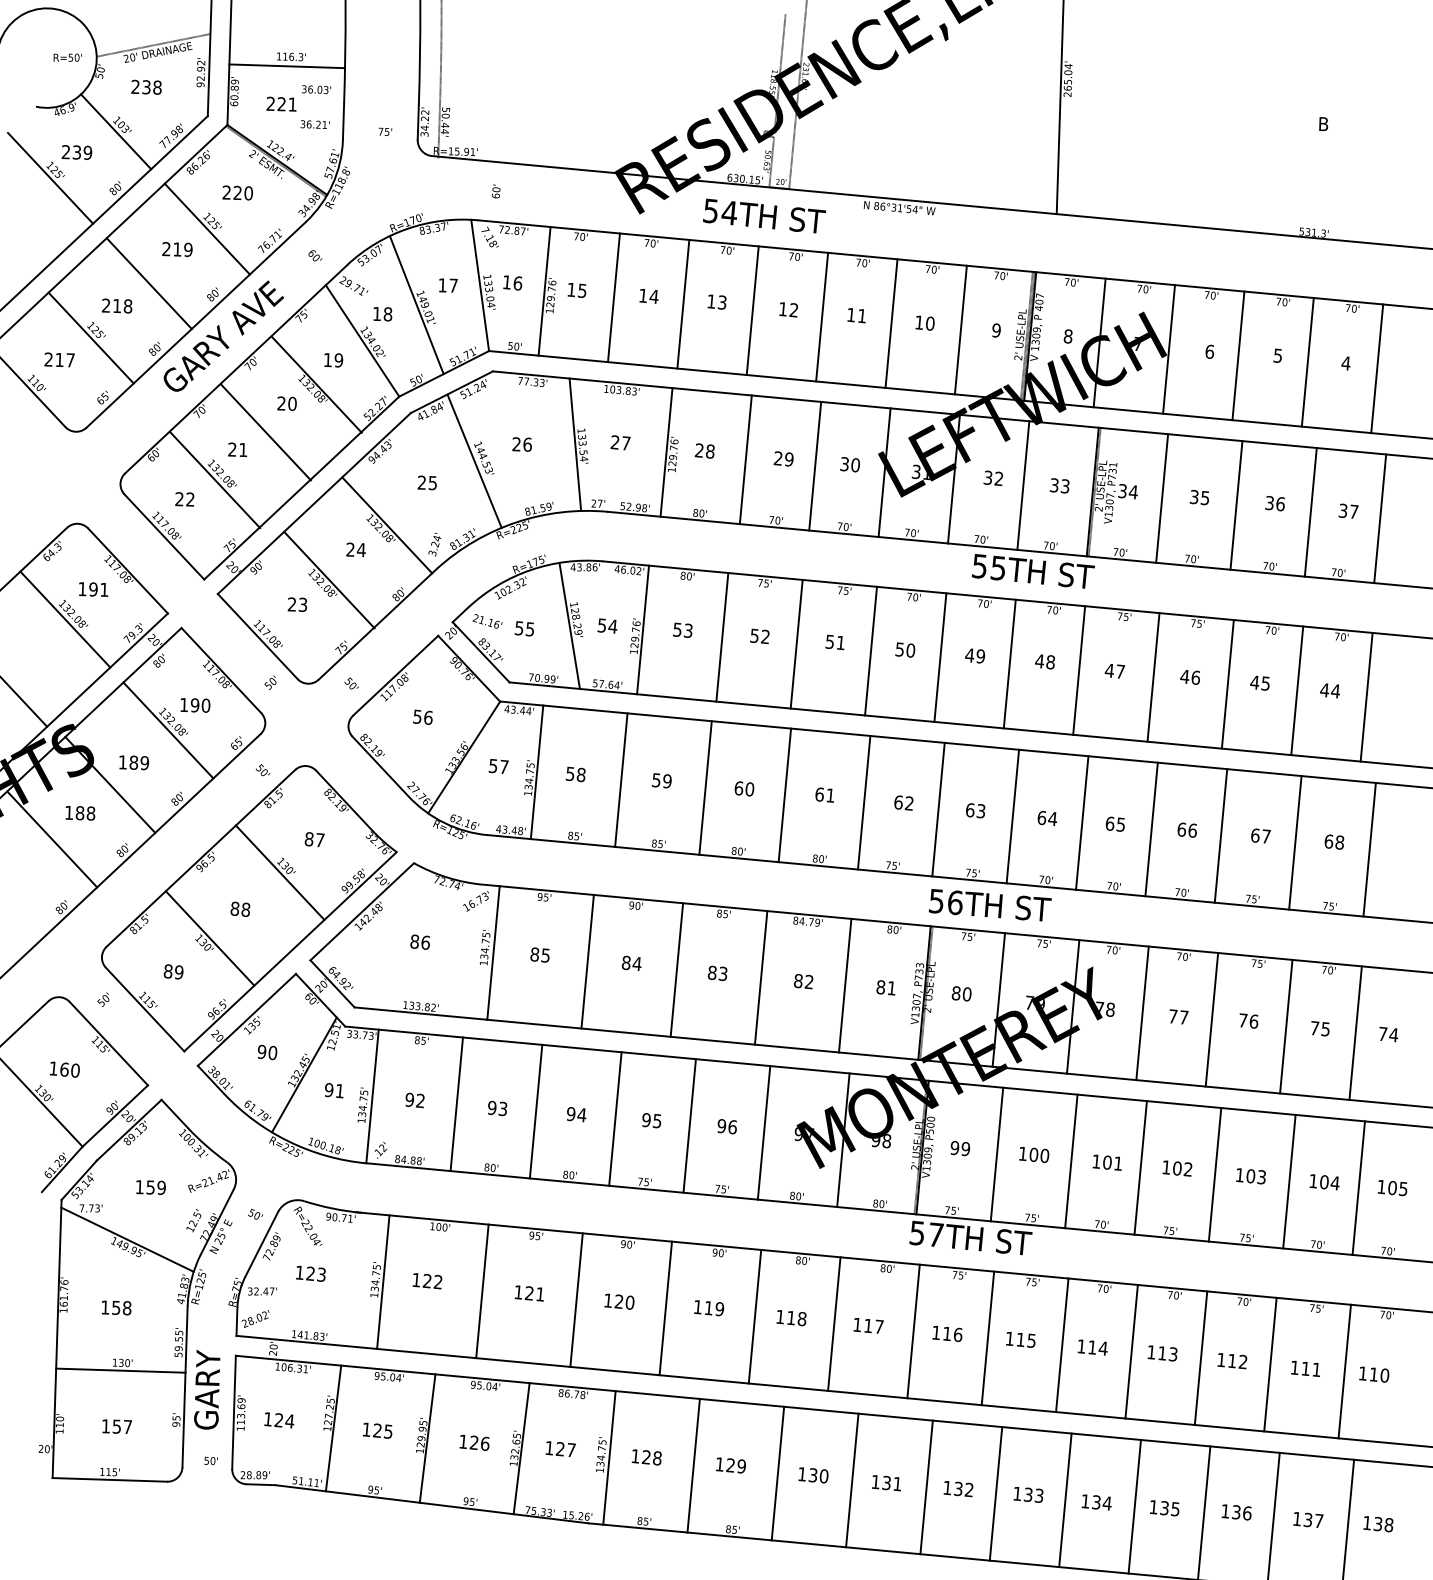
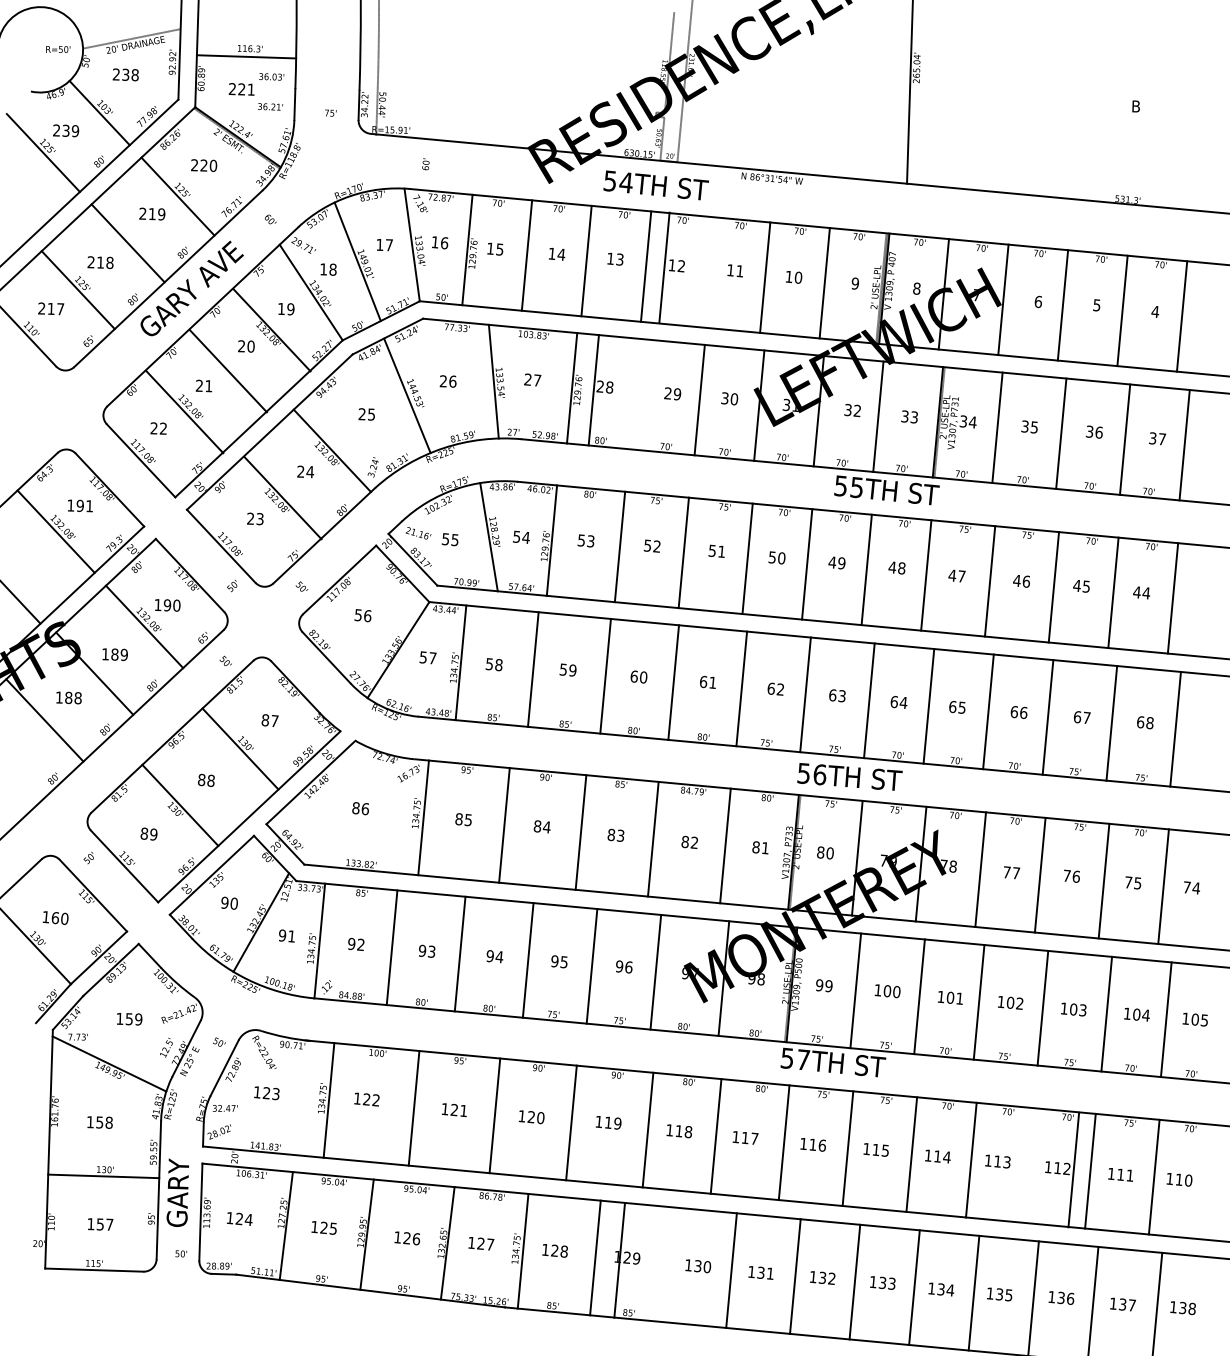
line: (822, 316) -> (664, 267), moved
line: (745, 459) -> (593, 390), moved
line: (1200, 1357) -> (1073, 1169), moved
line: (777, 1473) -> (619, 1260), moved

